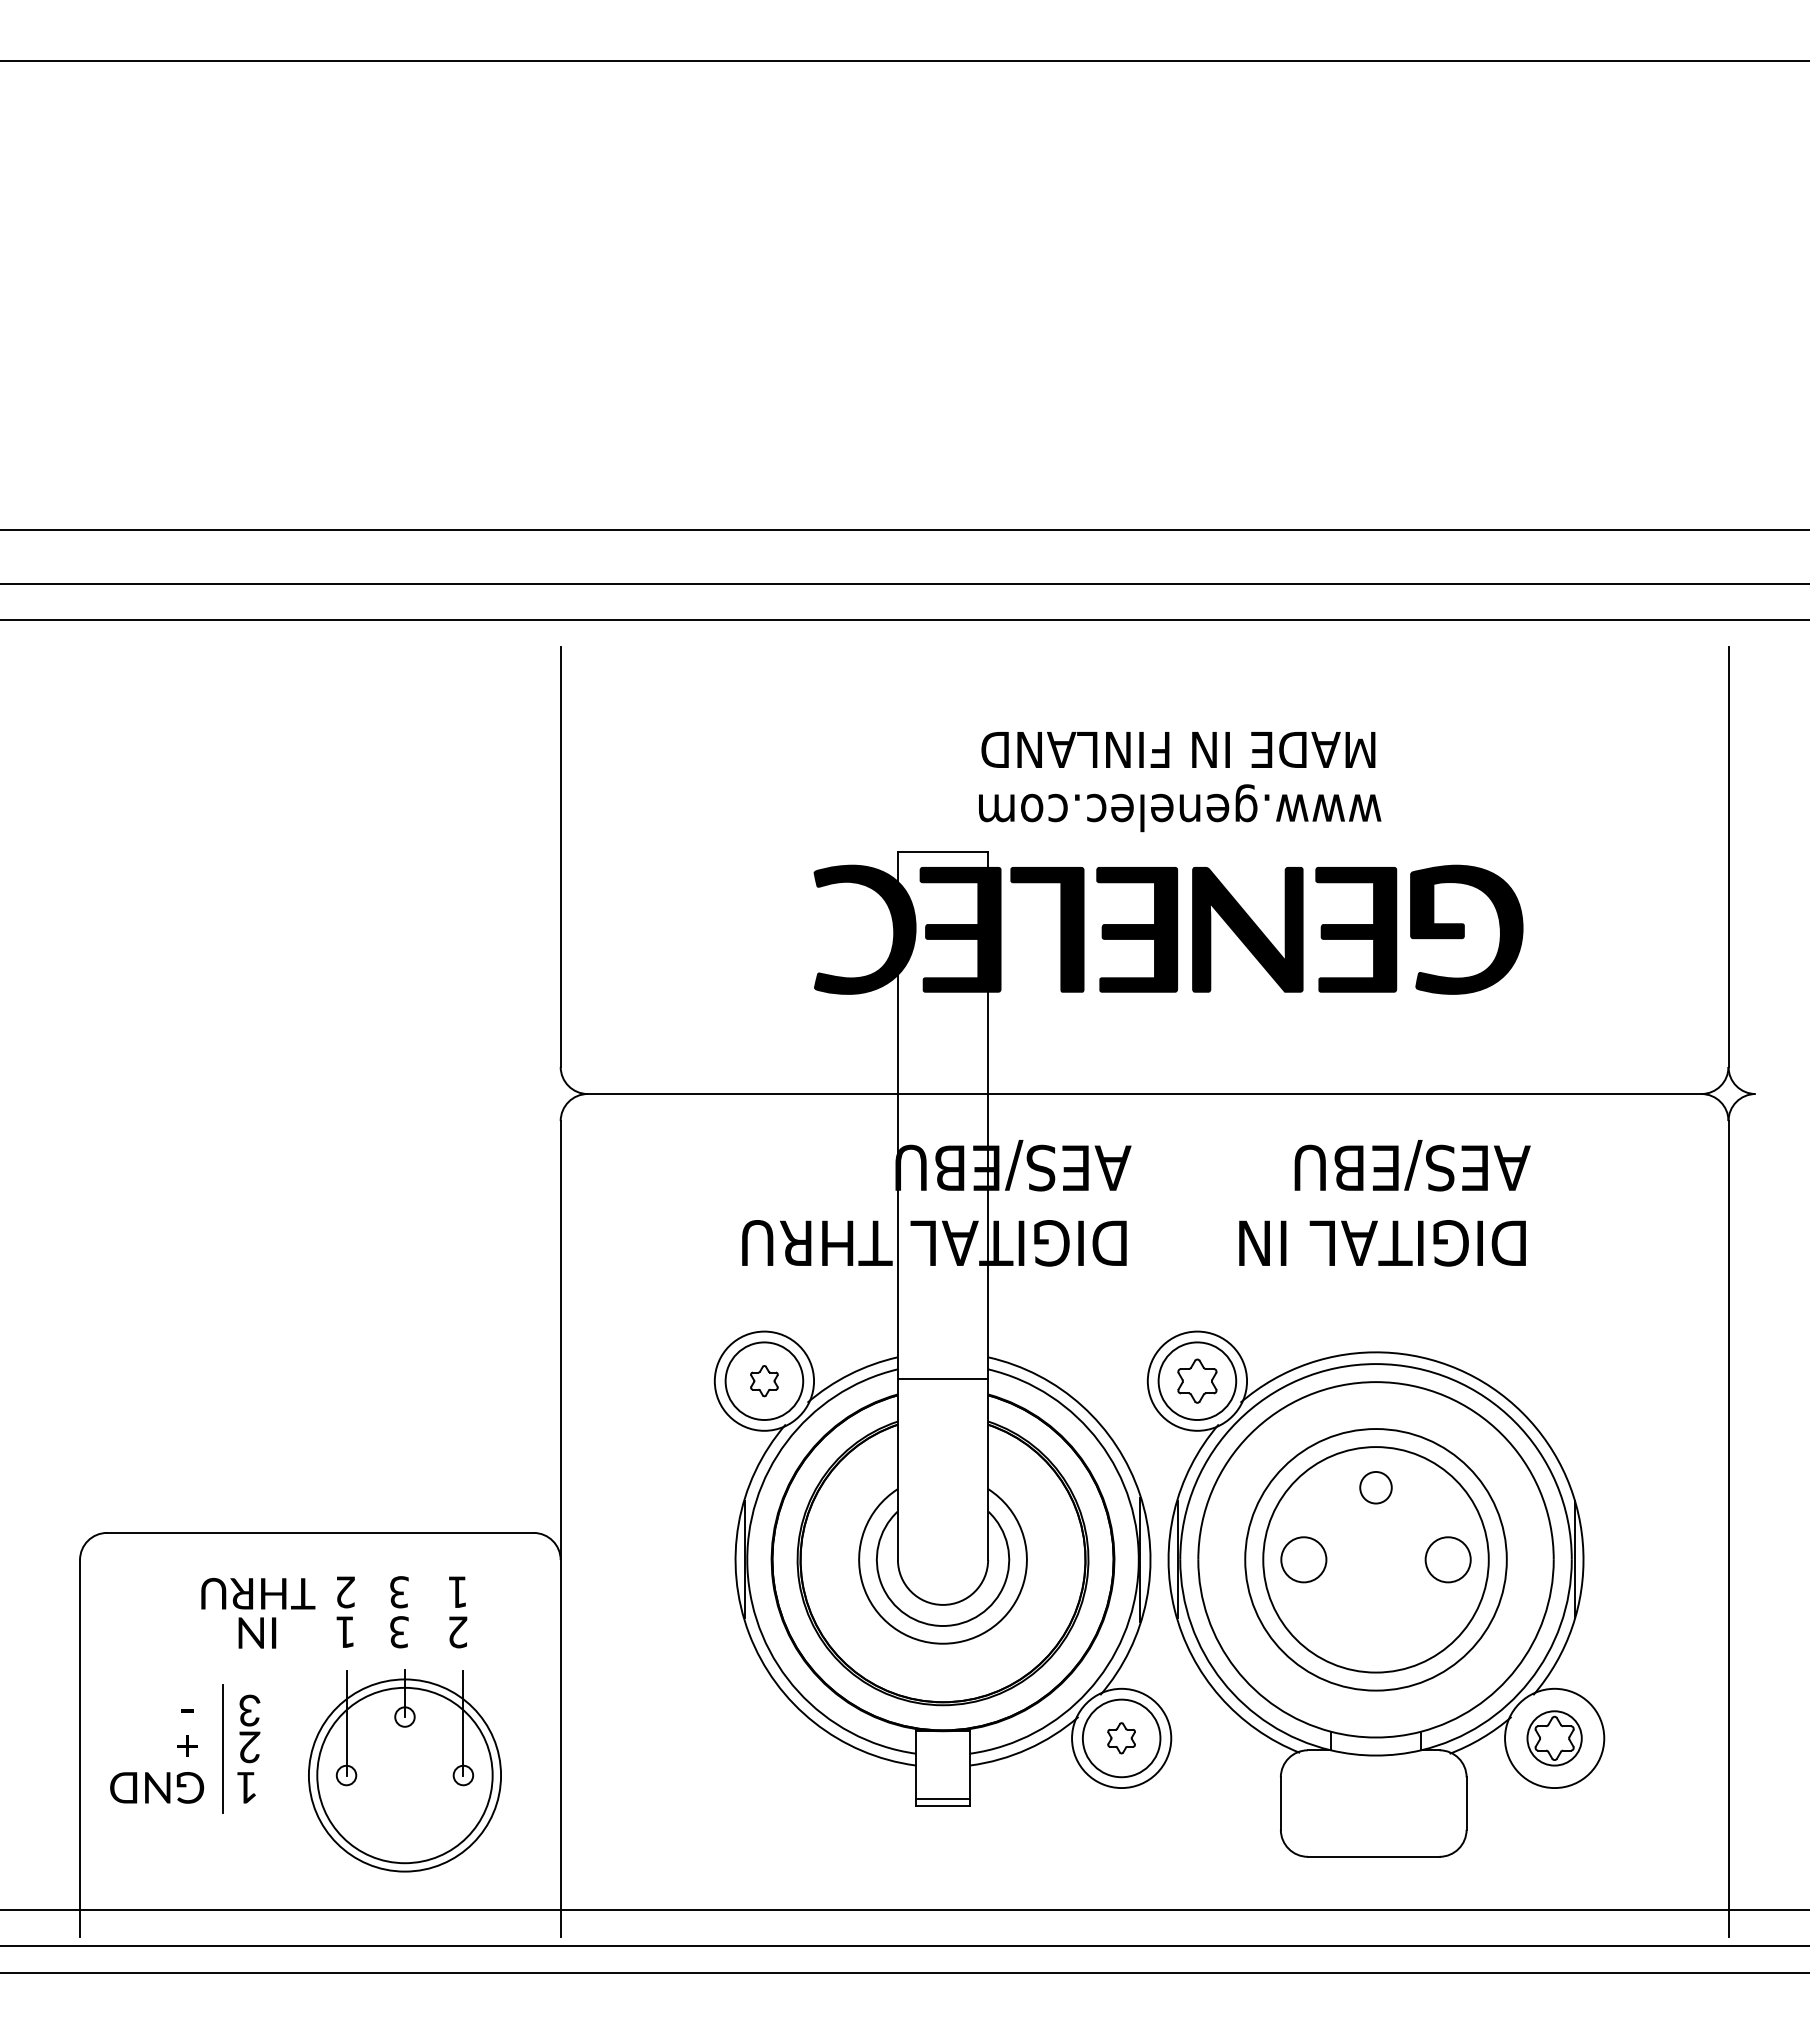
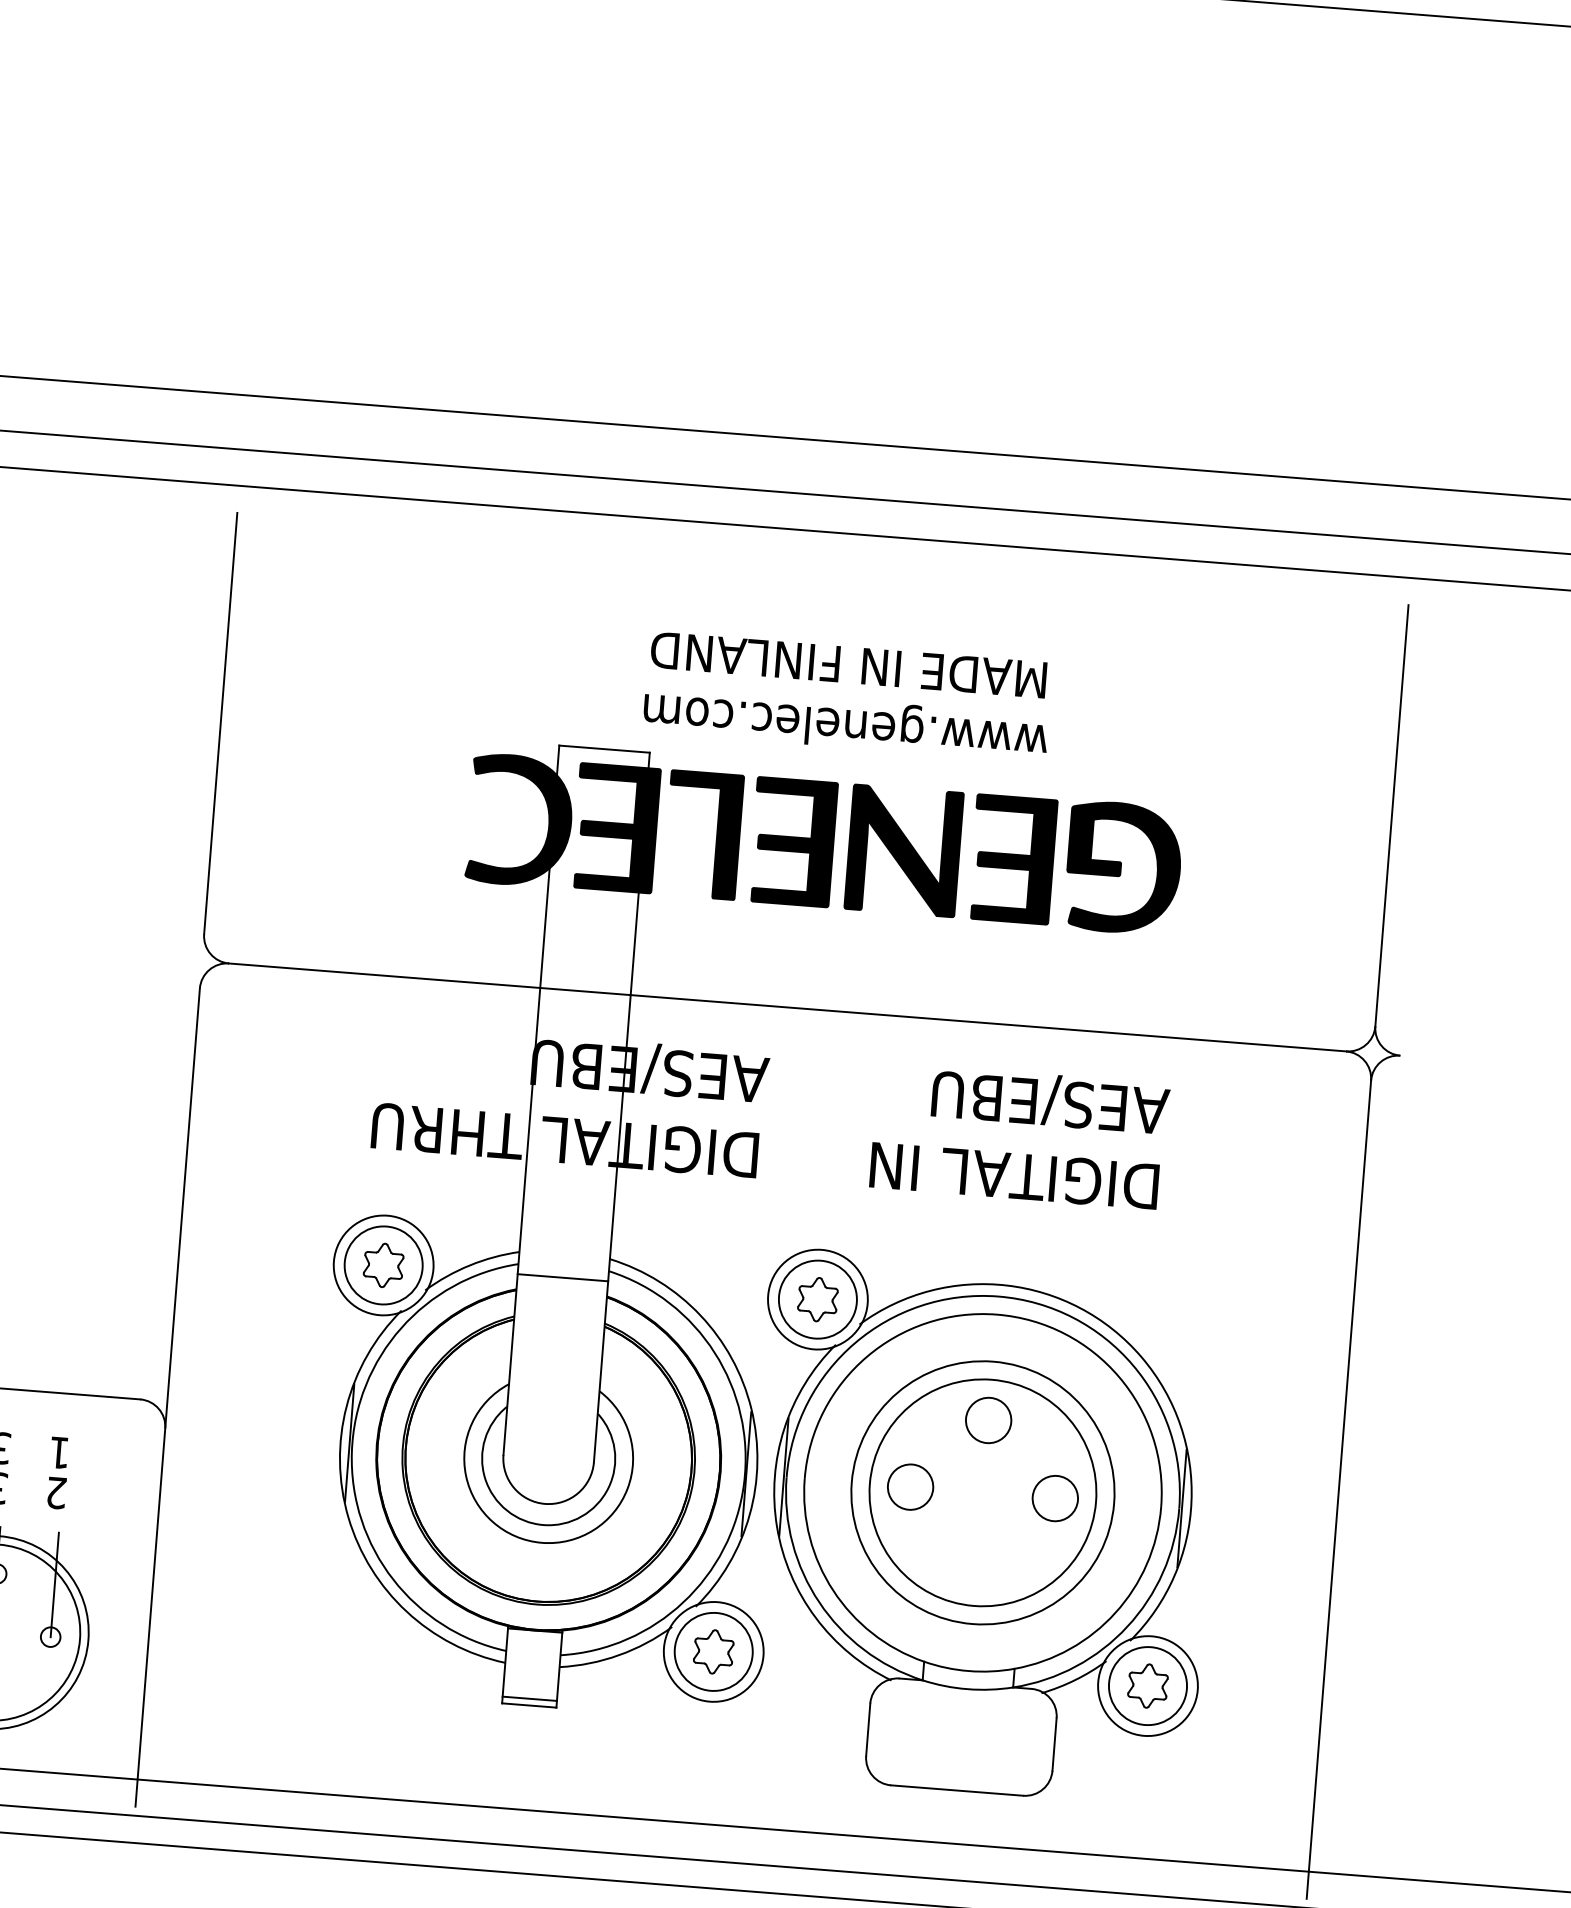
part: (764, 1380) -> (383, 1264), size x1.43
circle: (1375, 1487) -> (988, 1420), size x1.43
part: (1121, 1737) -> (713, 1650), size x1.43
circle: (1554, 1738) -> (1147, 1686), size x1.43

